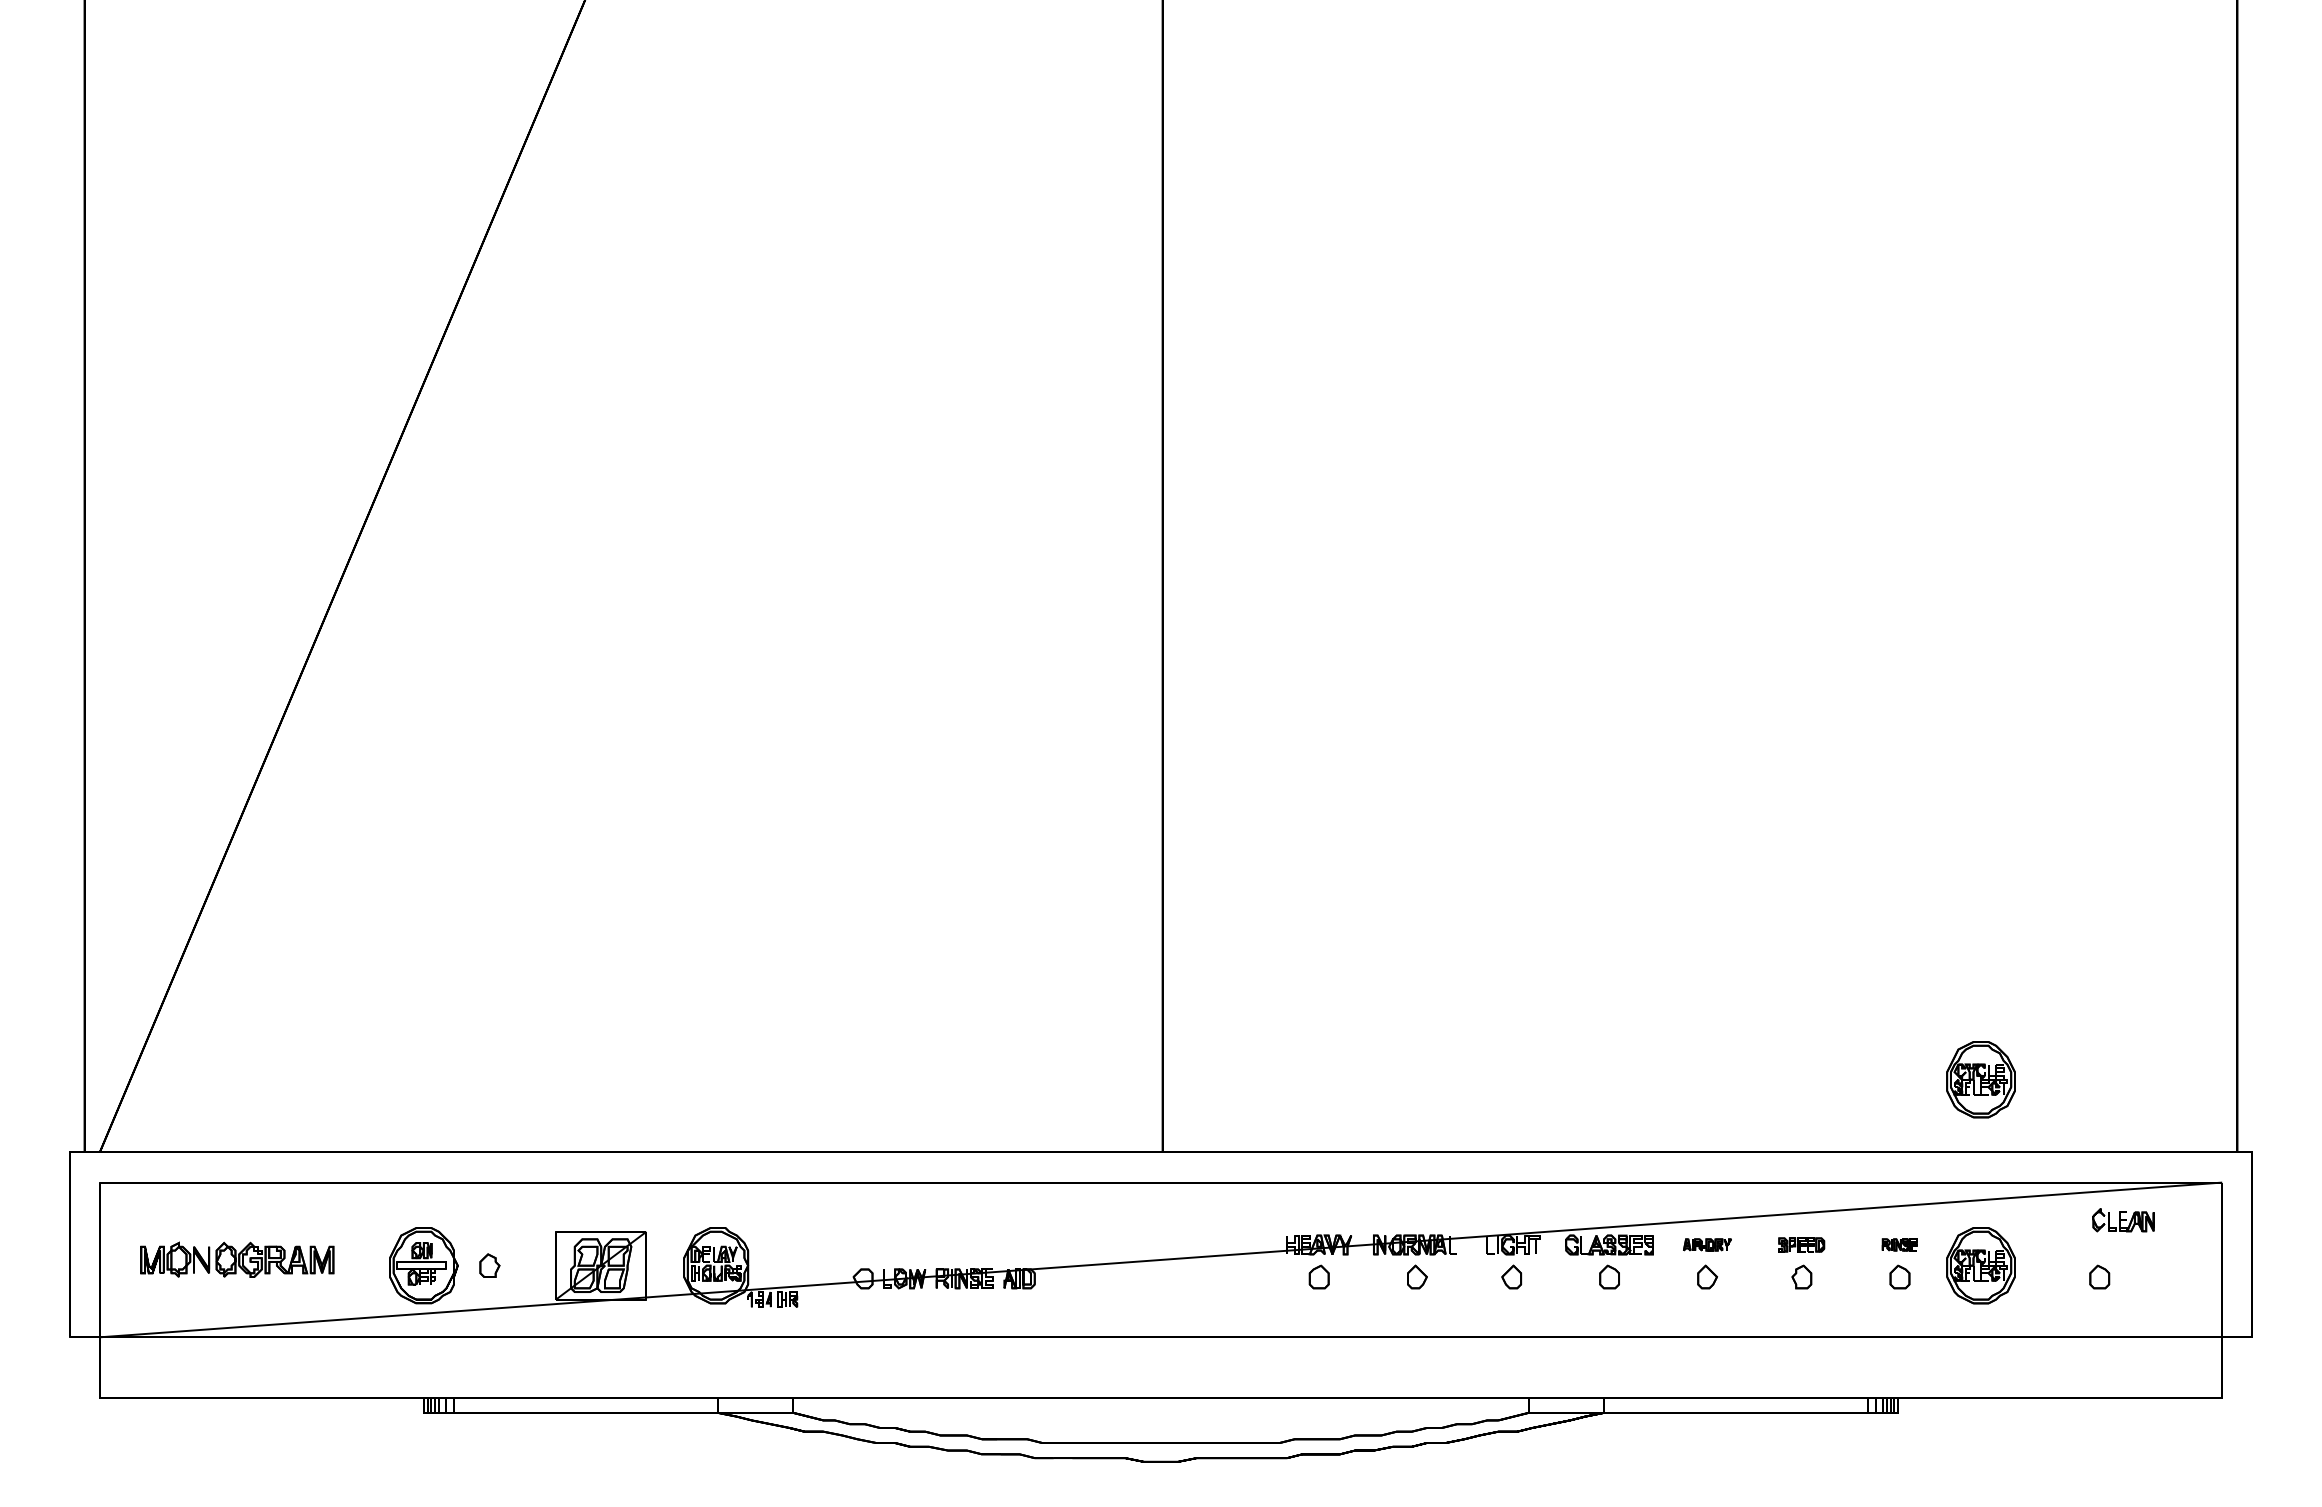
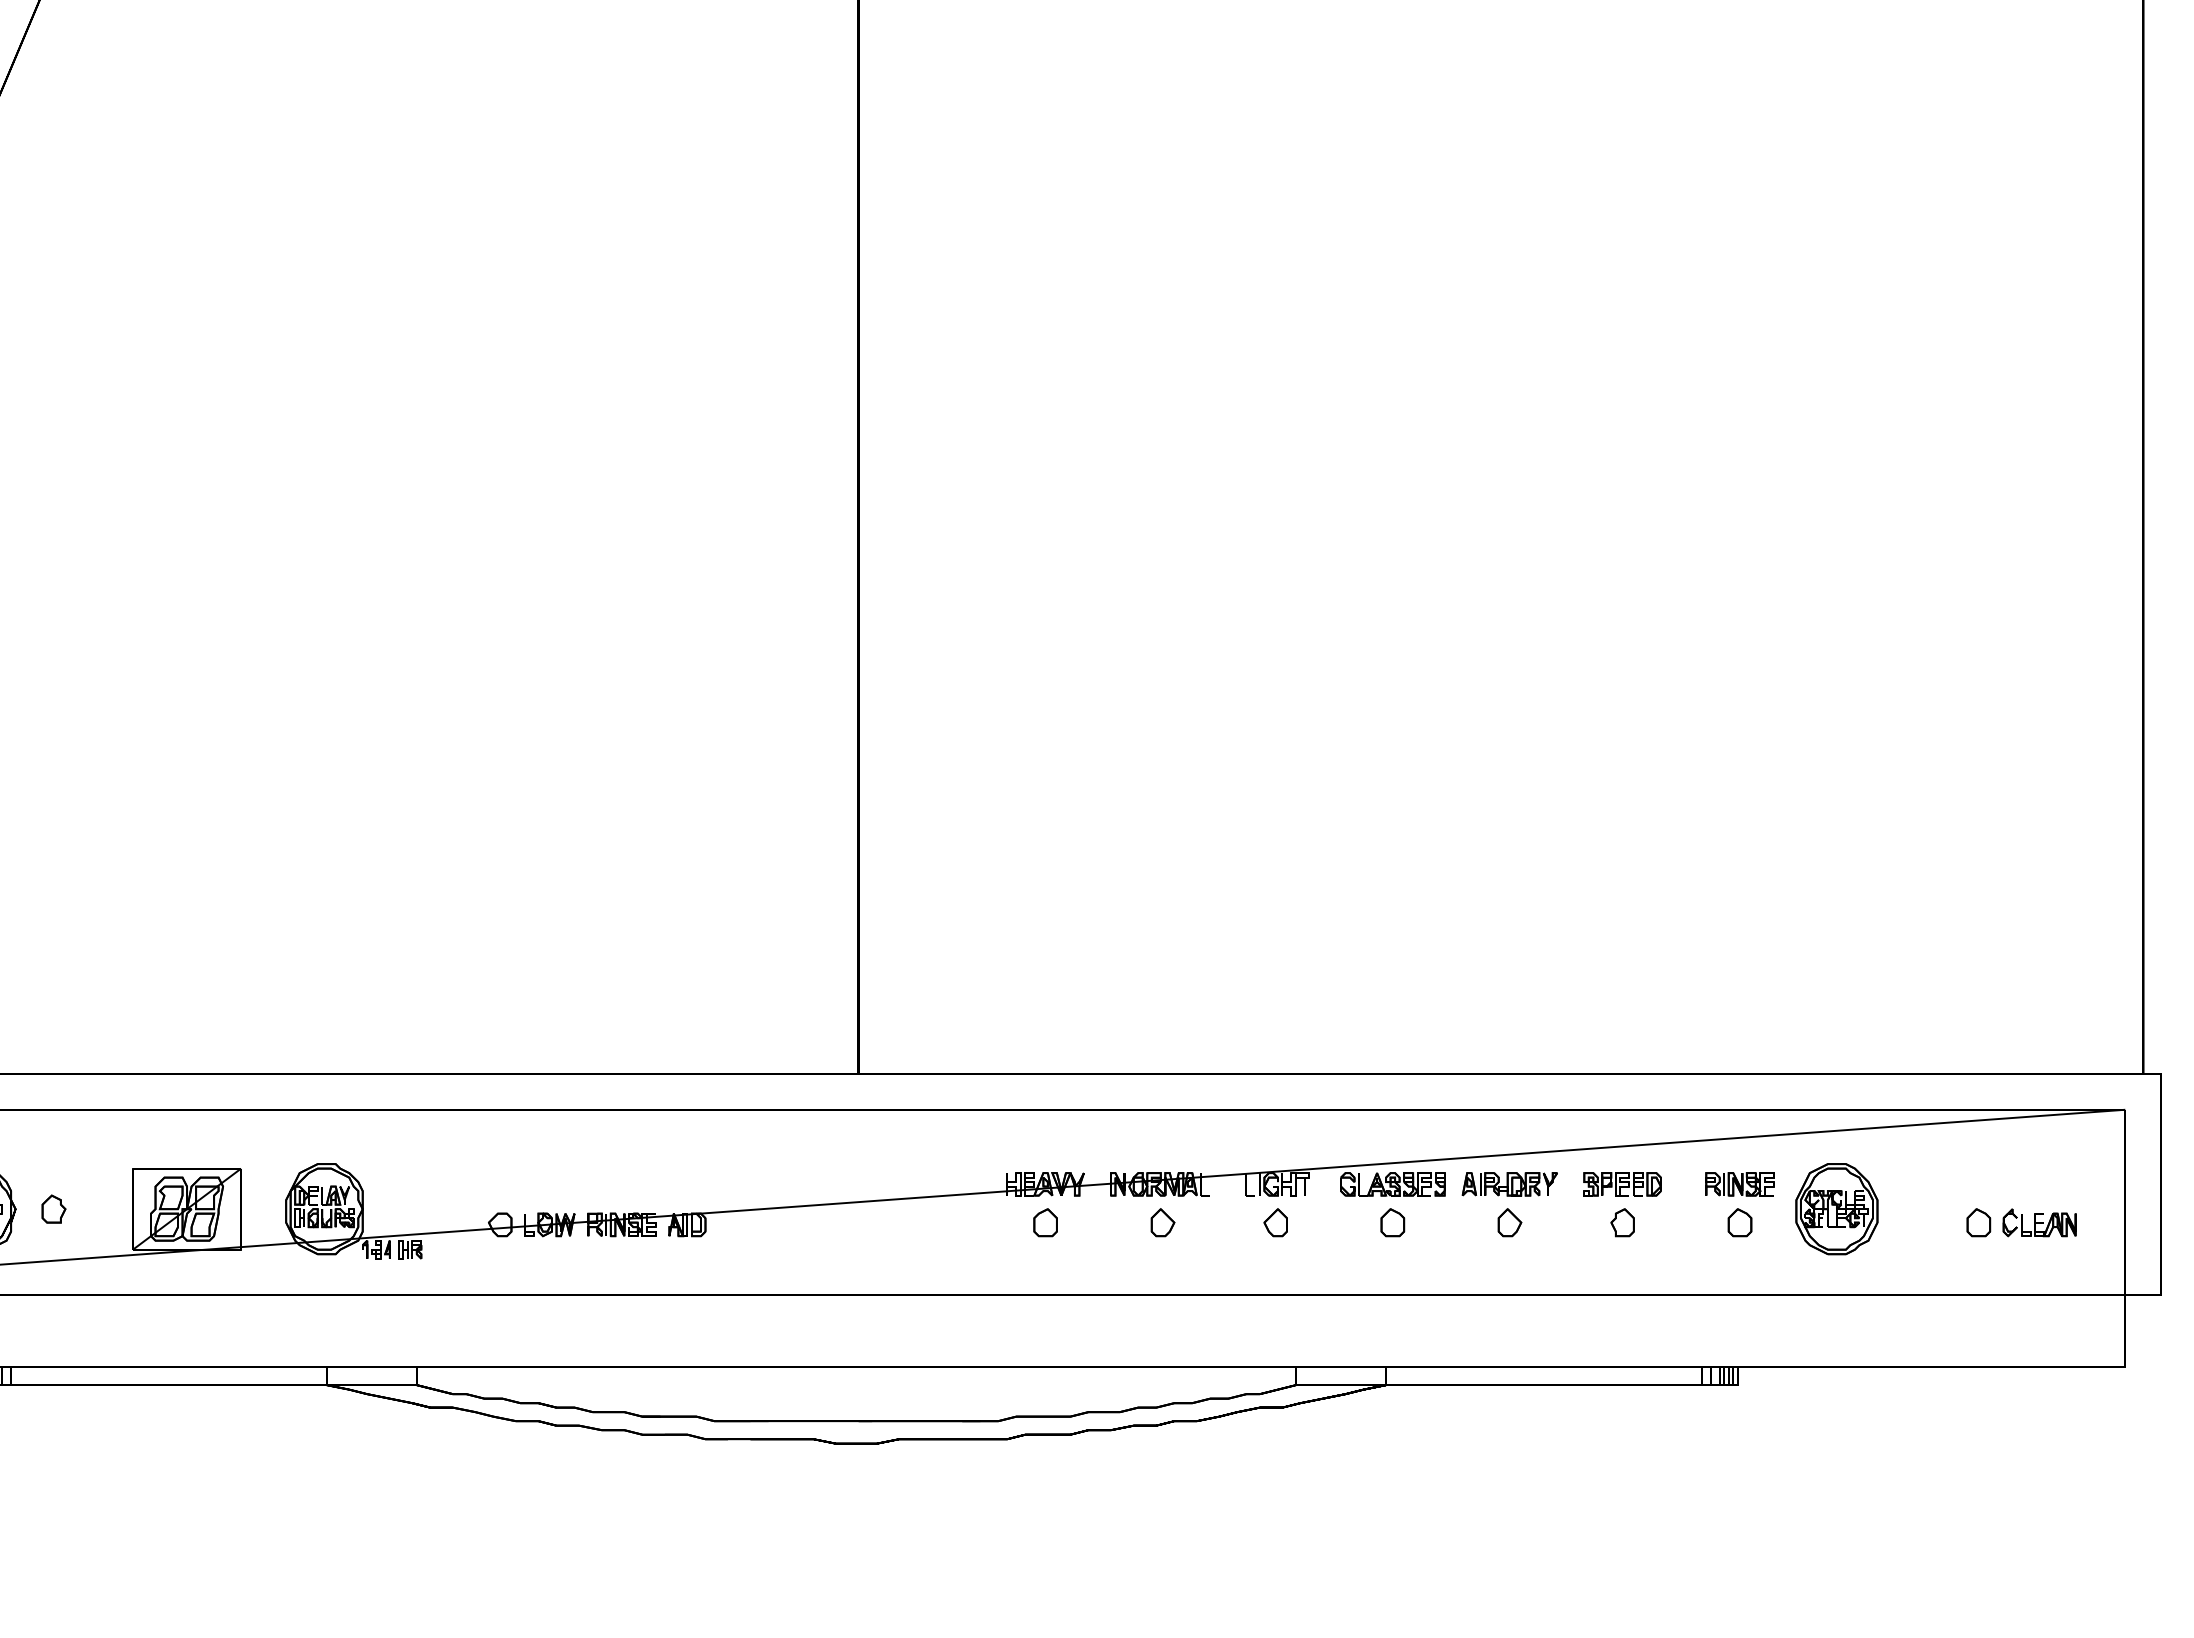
part: (1980, 1079) -> (1836, 986), removed
part: (2123, 1220) -> (2039, 1223), moved
part: (1707, 1244) -> (1509, 1183), size x1.67
part: (1801, 1244) -> (1622, 1183), size x1.43
part: (1899, 1244) -> (1739, 1183), size x1.67

